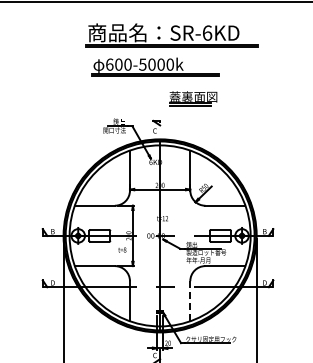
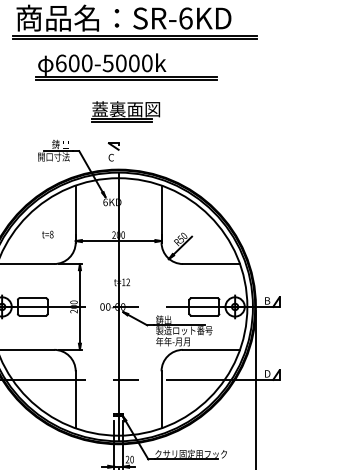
part: (155, 66) -> (126, 65), moved
part: (193, 98) -> (126, 111), moved
text: (122, 249) -> (48, 233), moved
line: (190, 301) -> (161, 400), dashed -> solid

